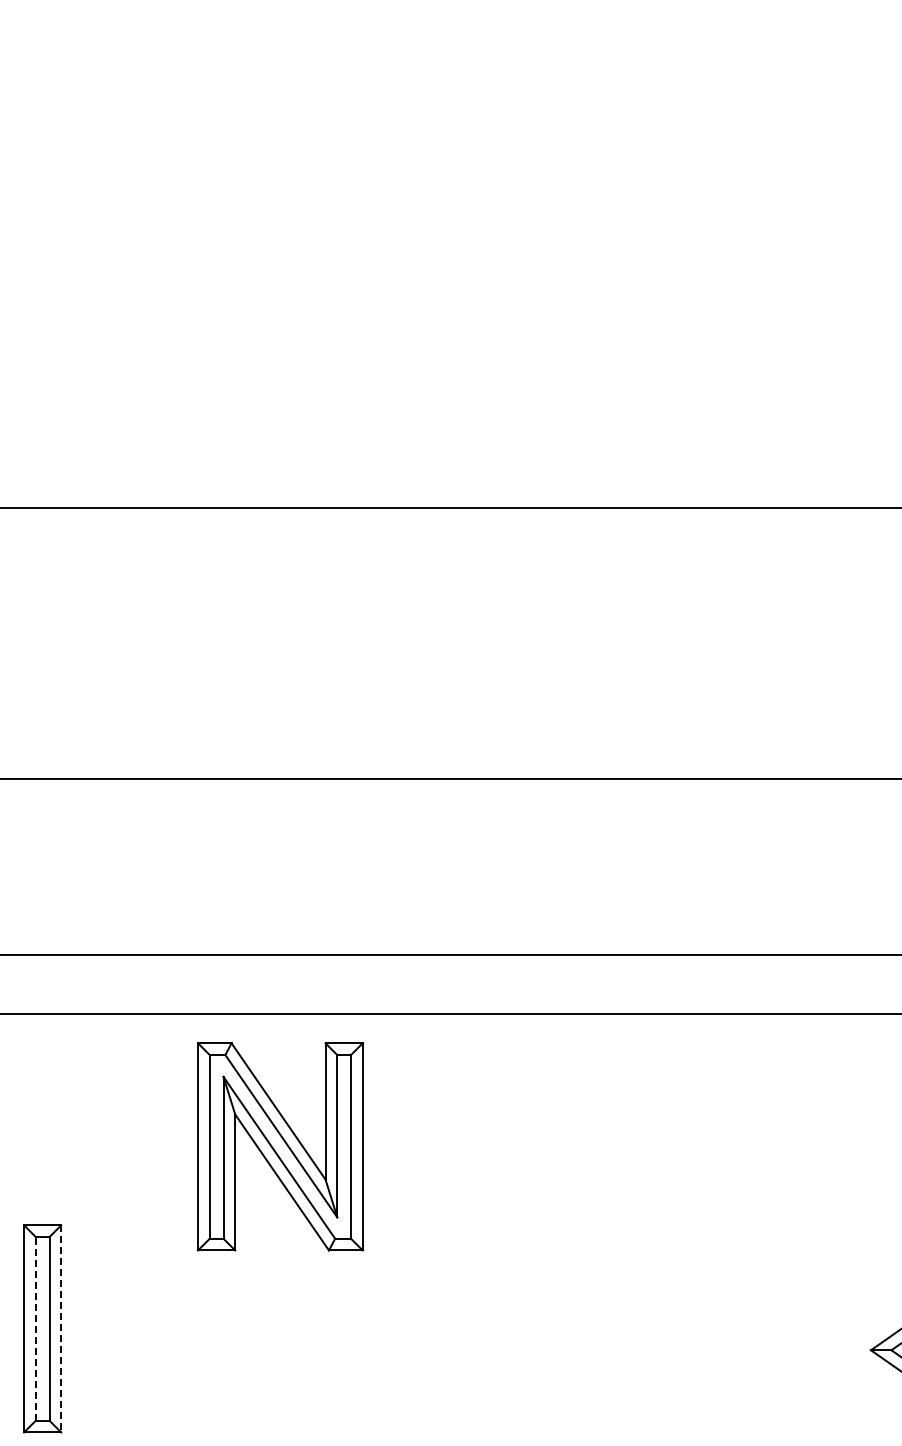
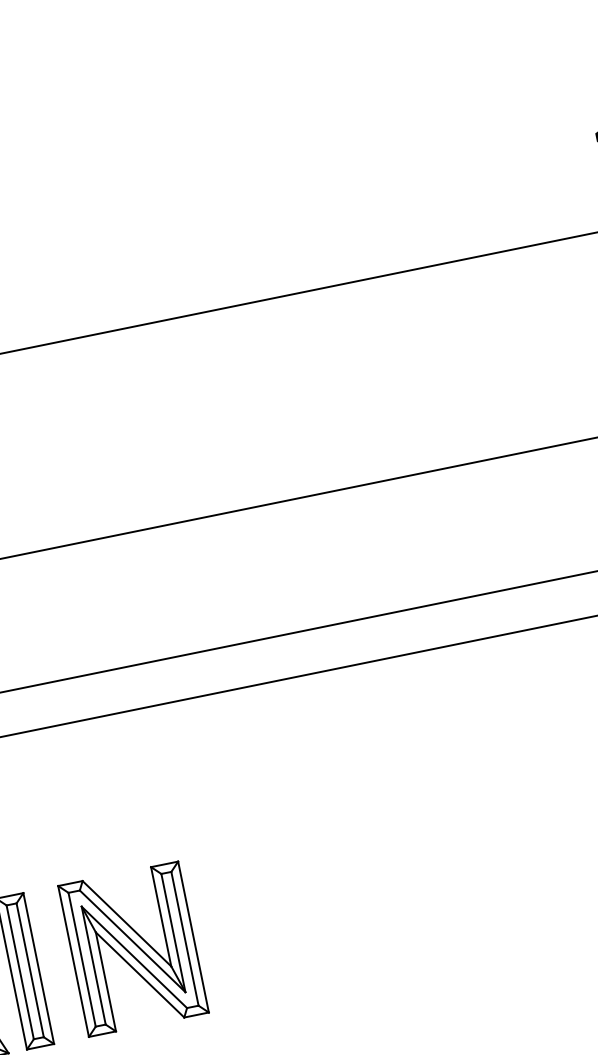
part: (280, 1146) -> (133, 948), moved
line: (35, 1328) -> (19, 972), dashed -> solid
line: (61, 1328) -> (38, 968), dashed -> solid

